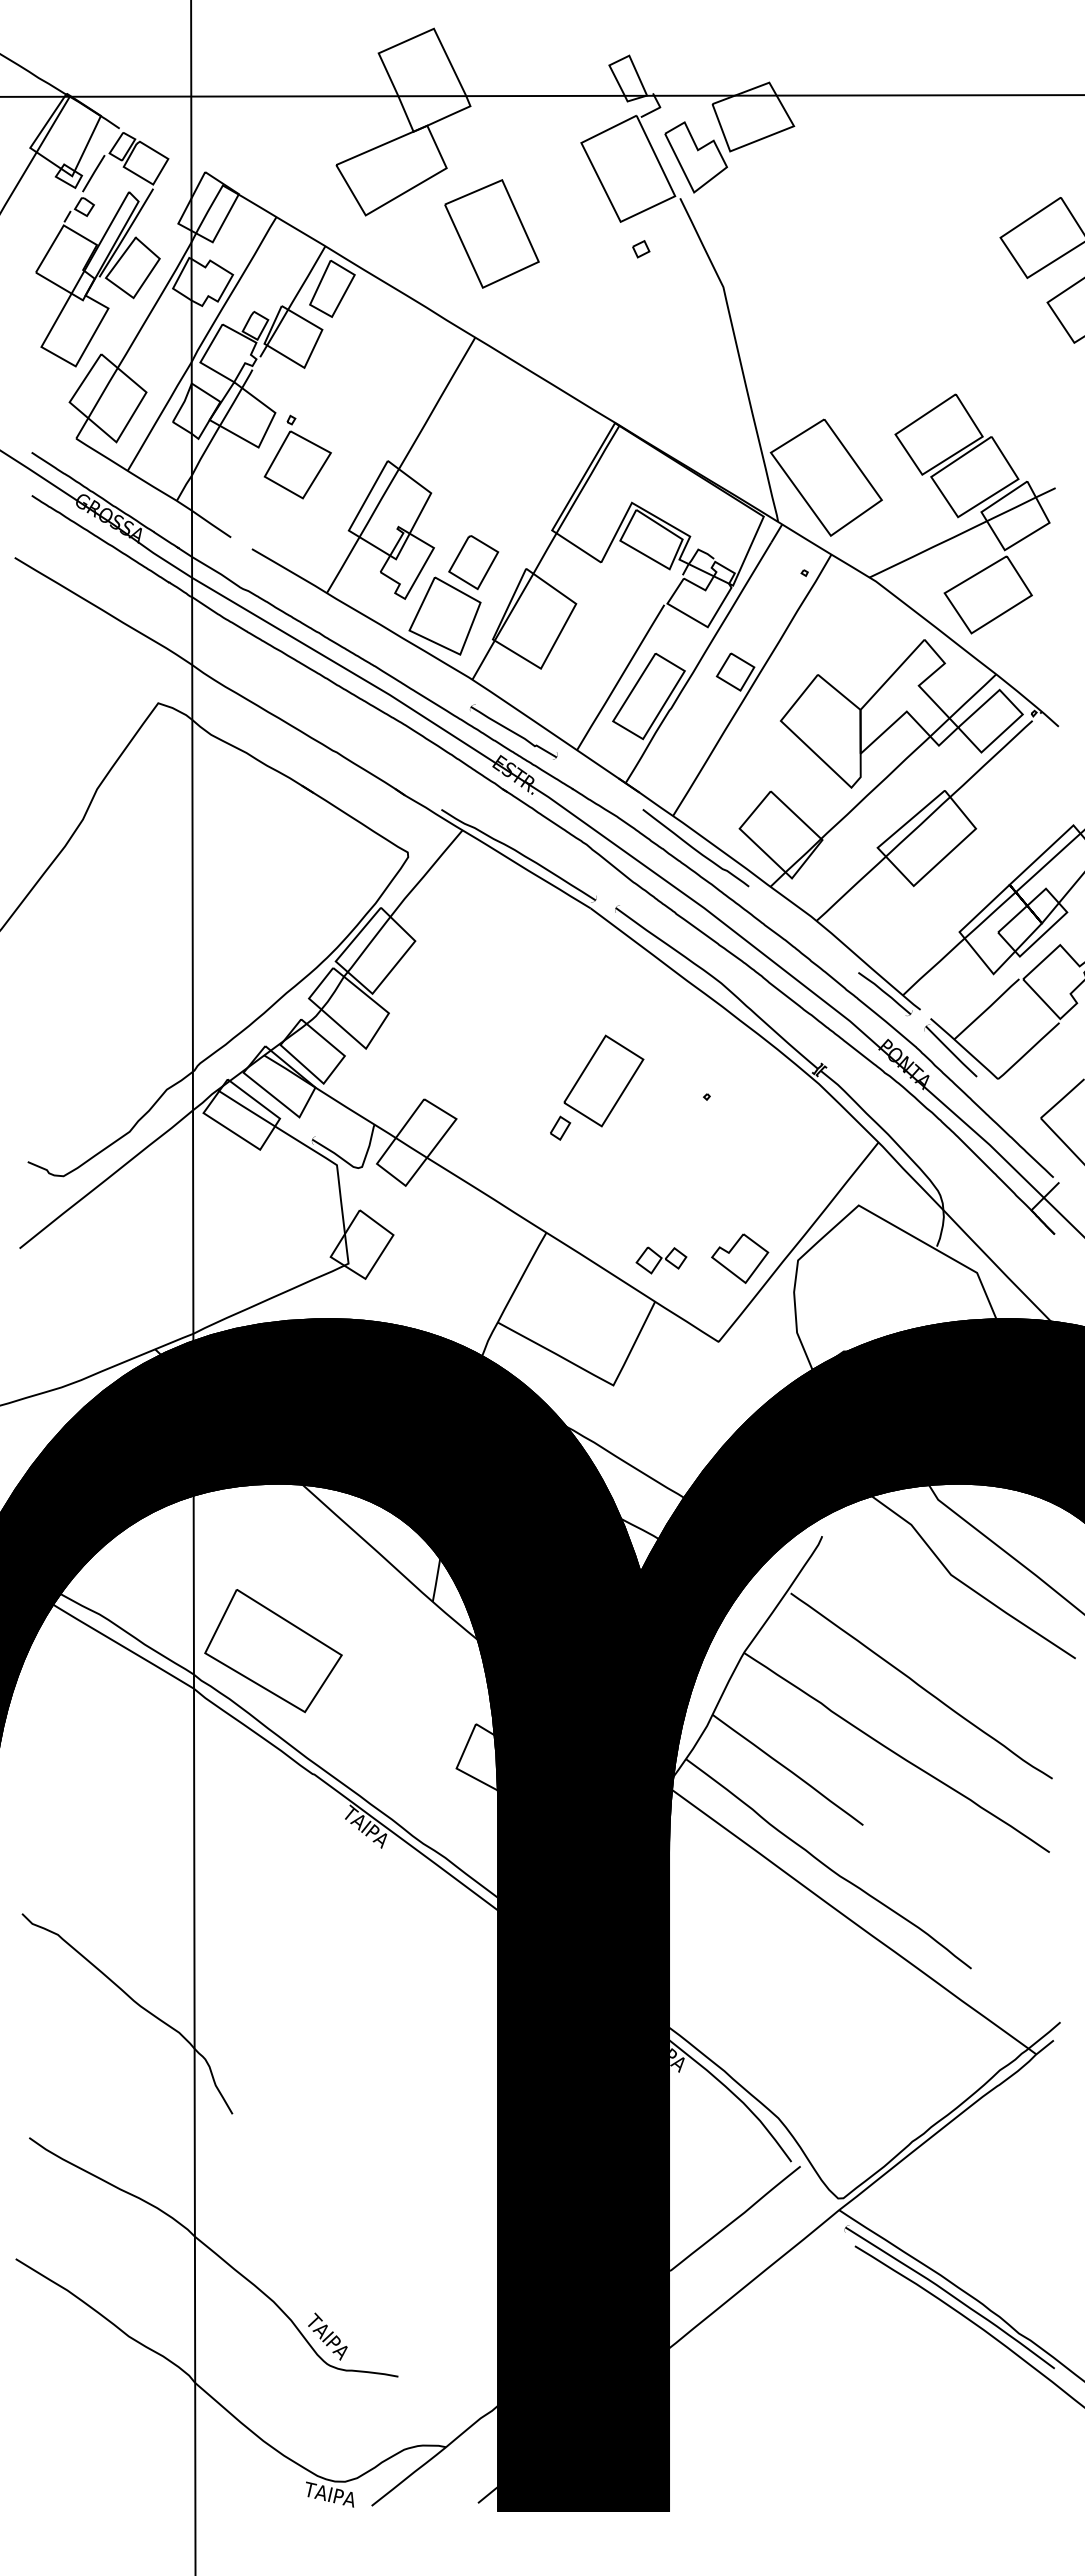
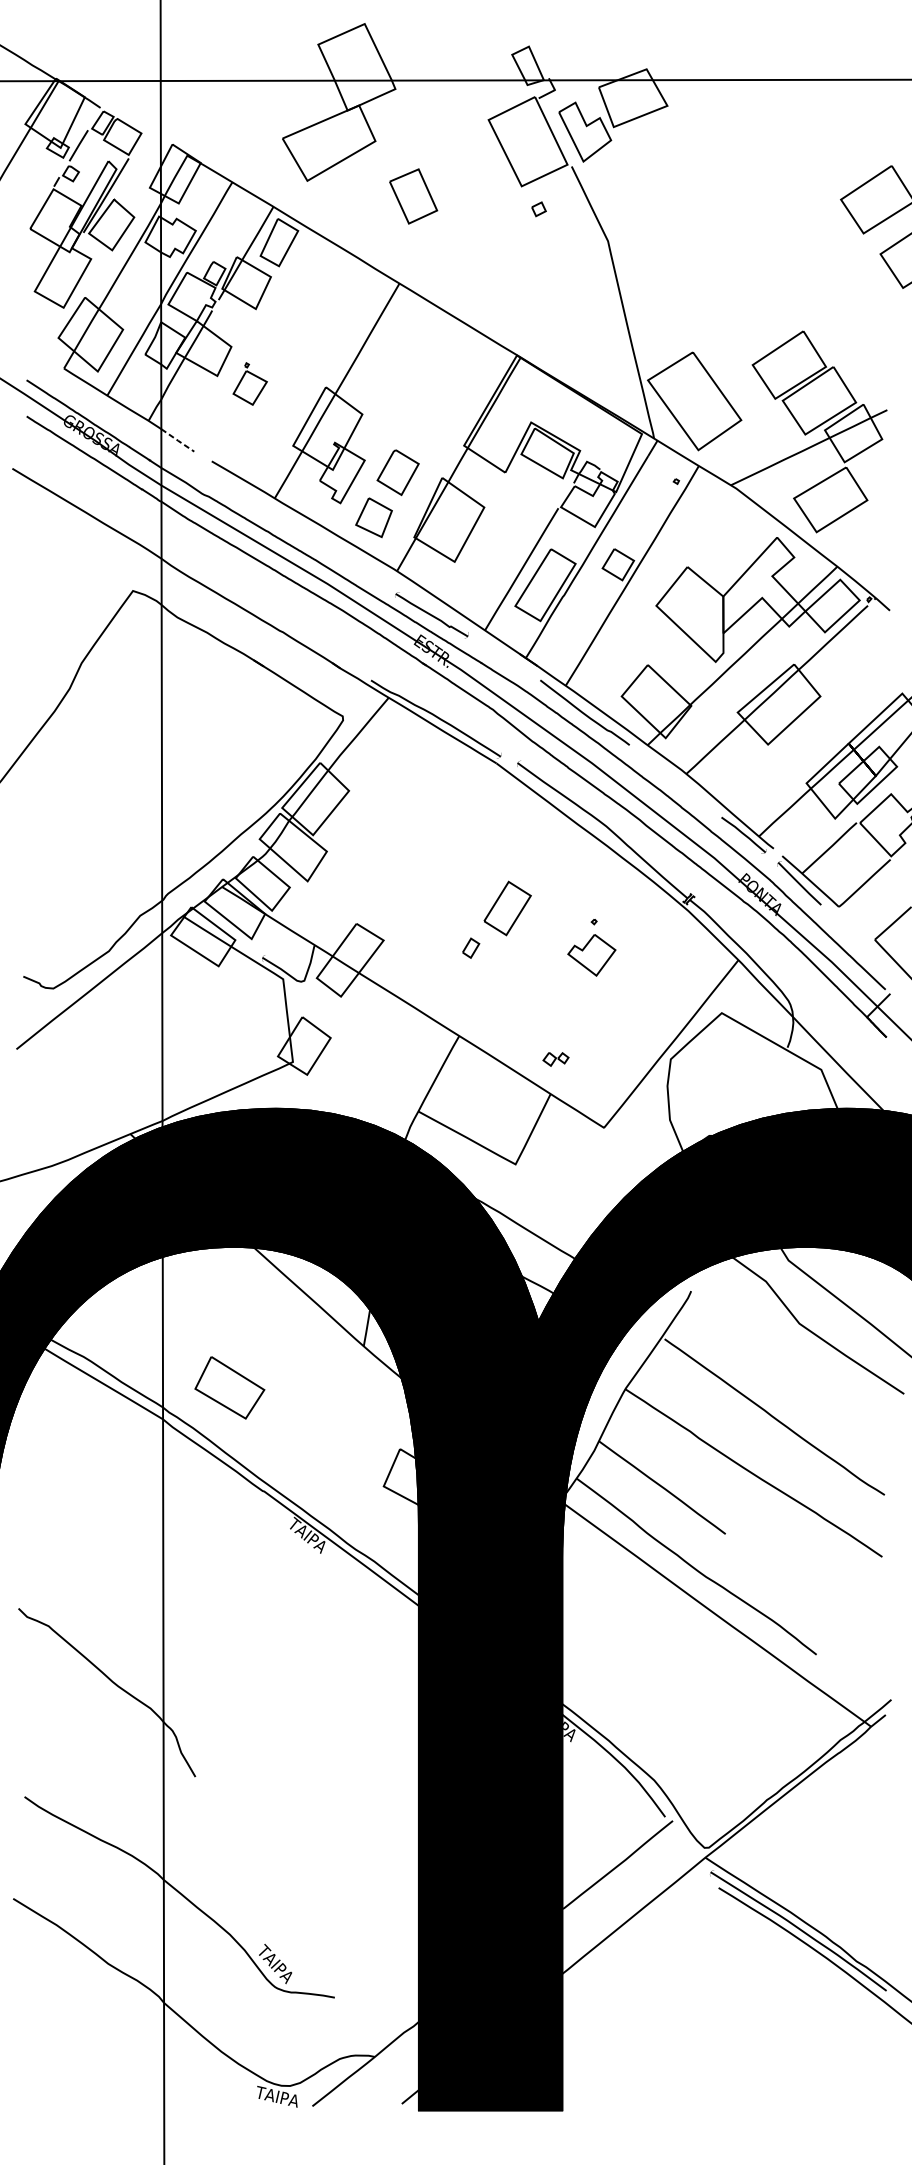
part: (491, 233) -> (413, 196), size x0.6
part: (297, 456) -> (250, 383), size x0.6
line: (211, 524) -> (177, 440), solid -> dashed
part: (444, 615) -> (373, 517), size x0.6
part: (603, 1080) -> (507, 908), size x0.7
part: (740, 1258) -> (592, 955), moved
part: (661, 1260) -> (556, 1059), size x0.6
part: (273, 1651) -> (229, 1388), size x0.6

